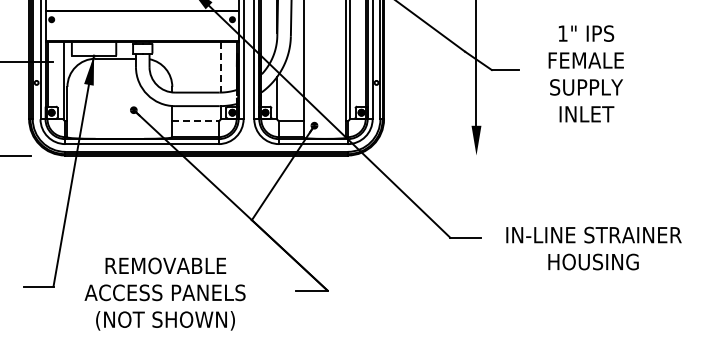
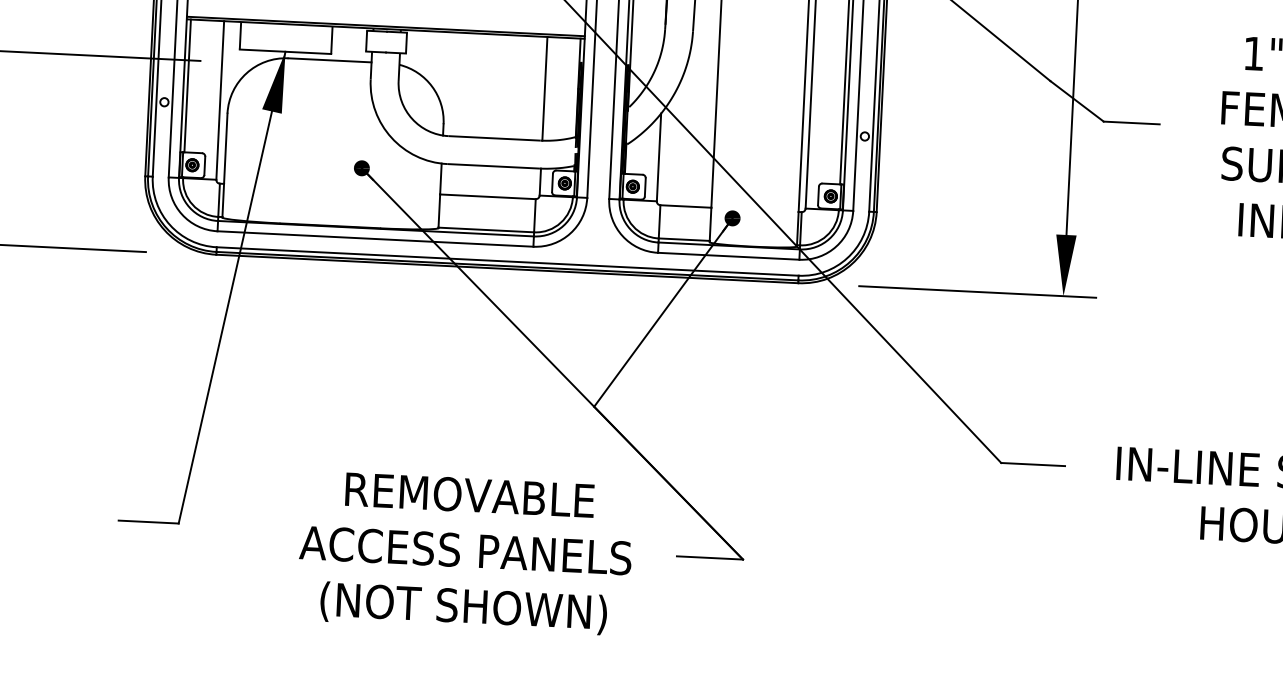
line: (220, 66) -> (544, 86), dashed -> solid
line: (196, 121) -> (489, 197), dashed -> solid
line: (434, 155) -> (976, 291), added
text: (164, 293) -> (464, 551), moved

